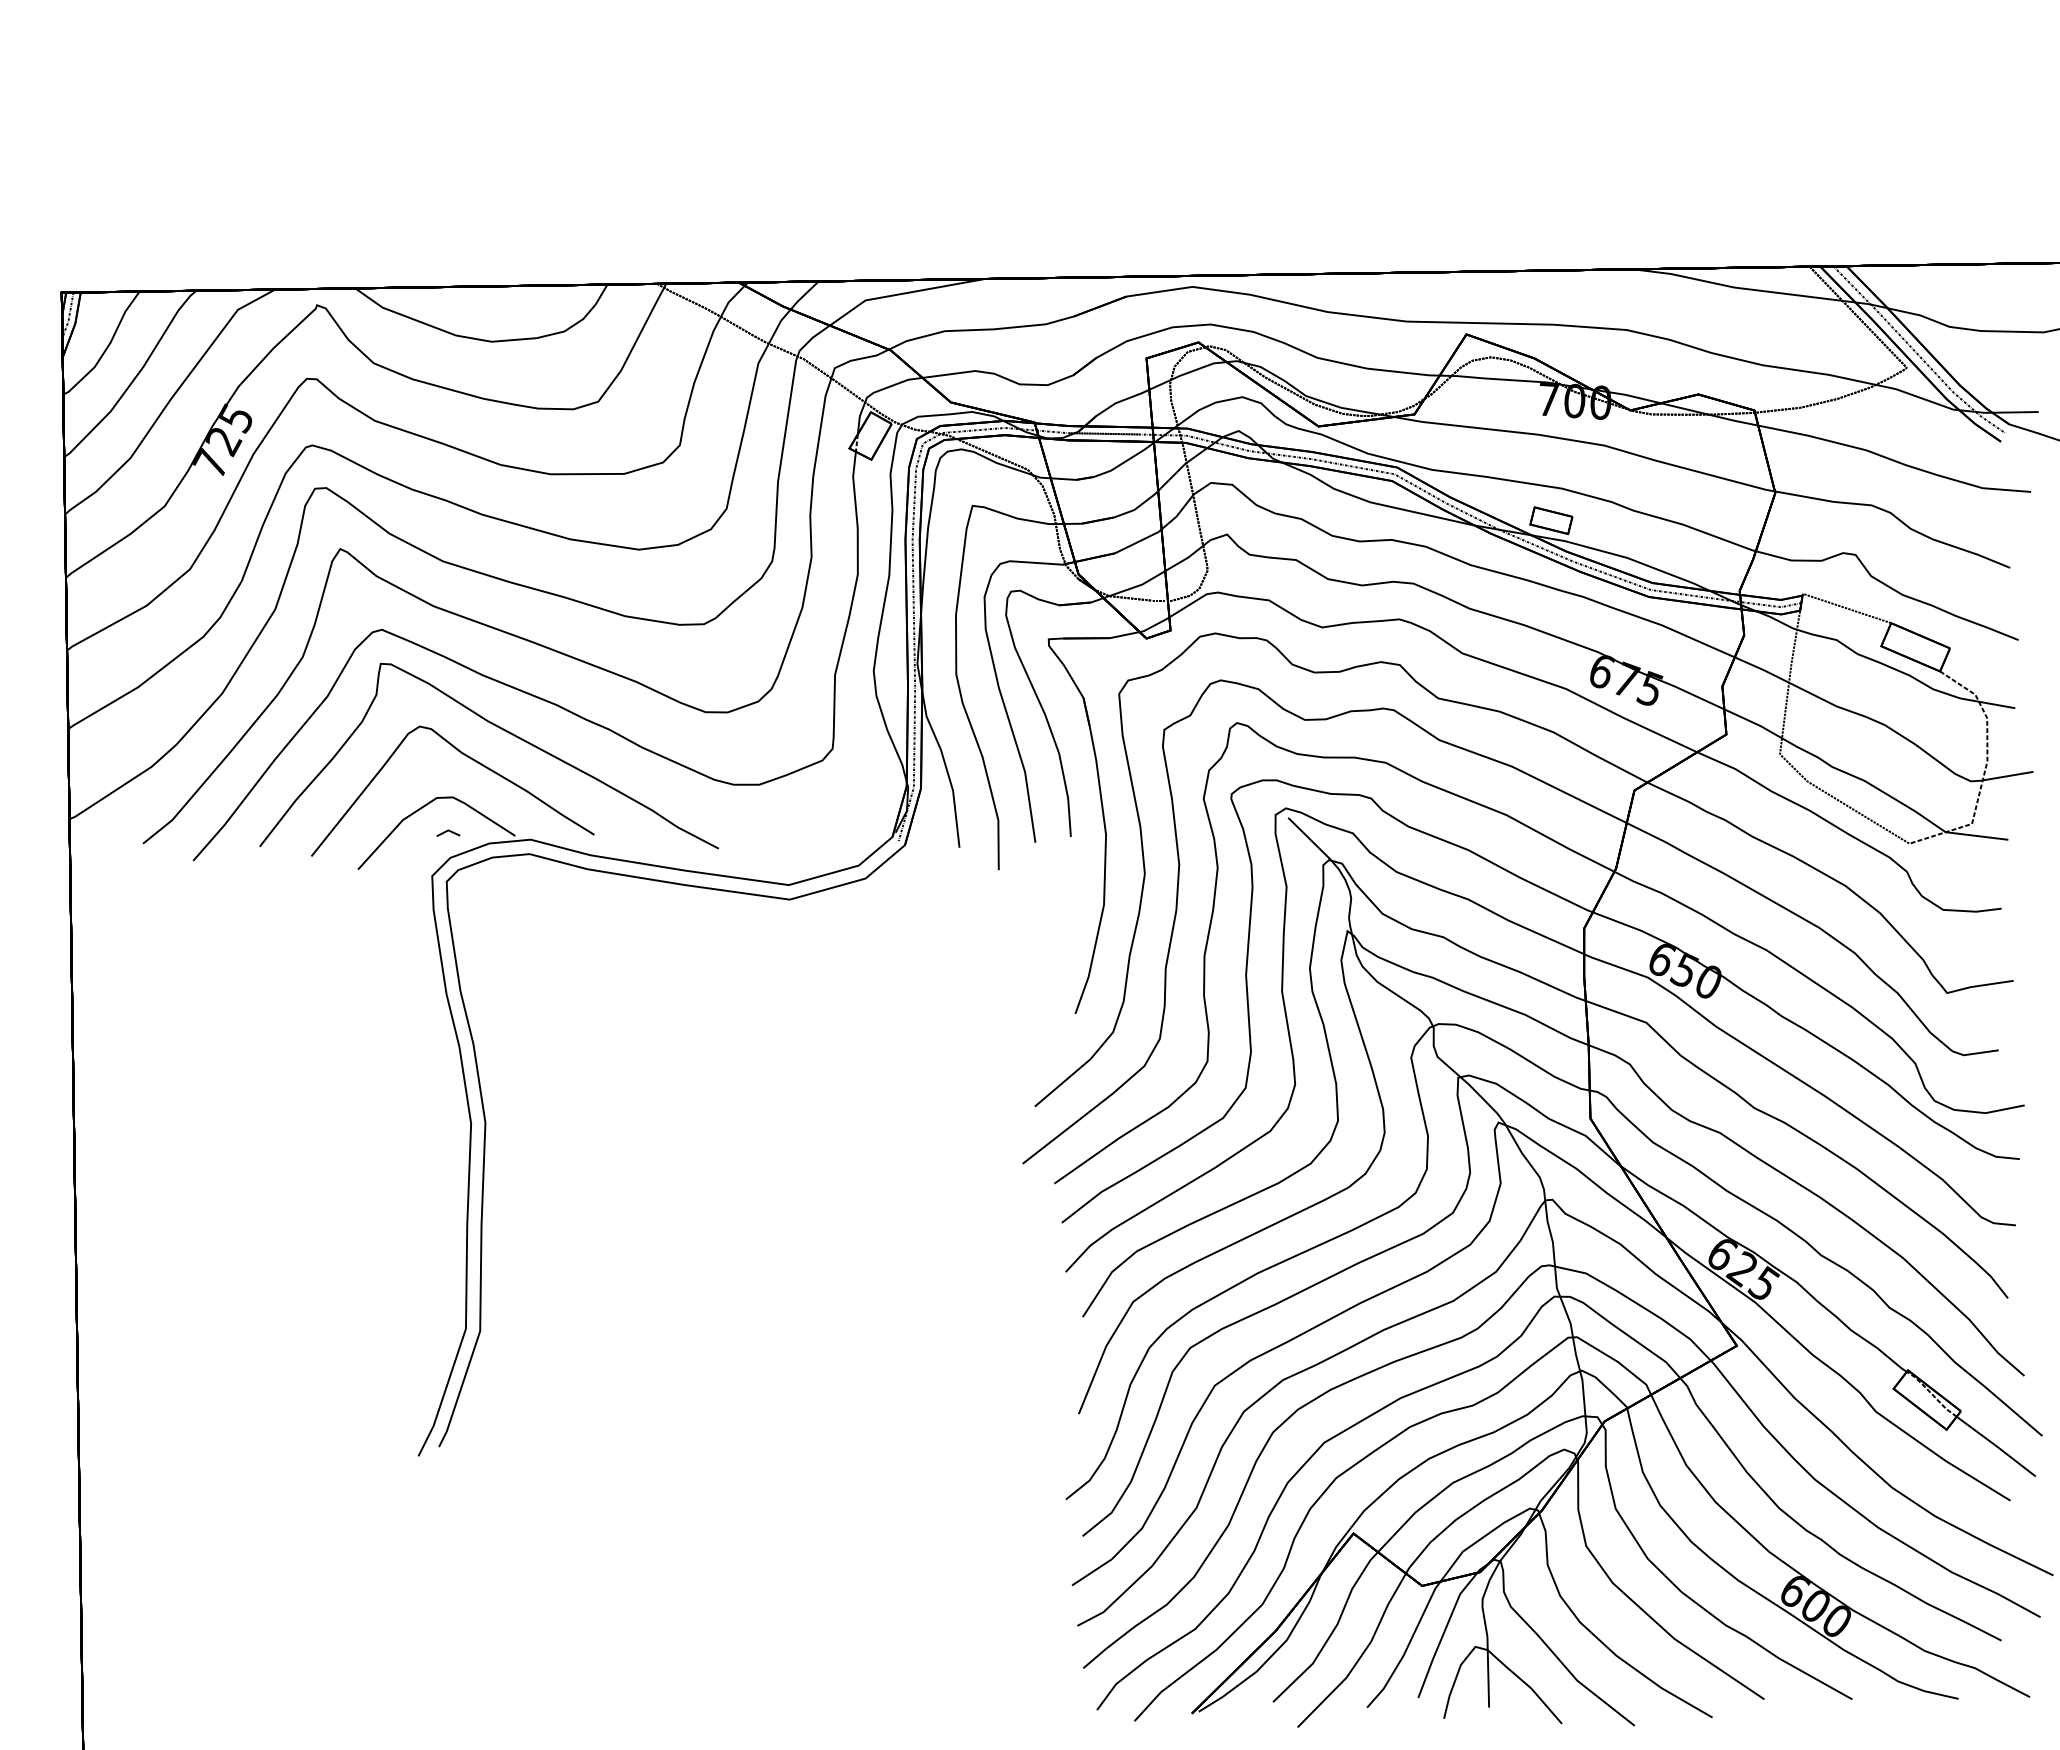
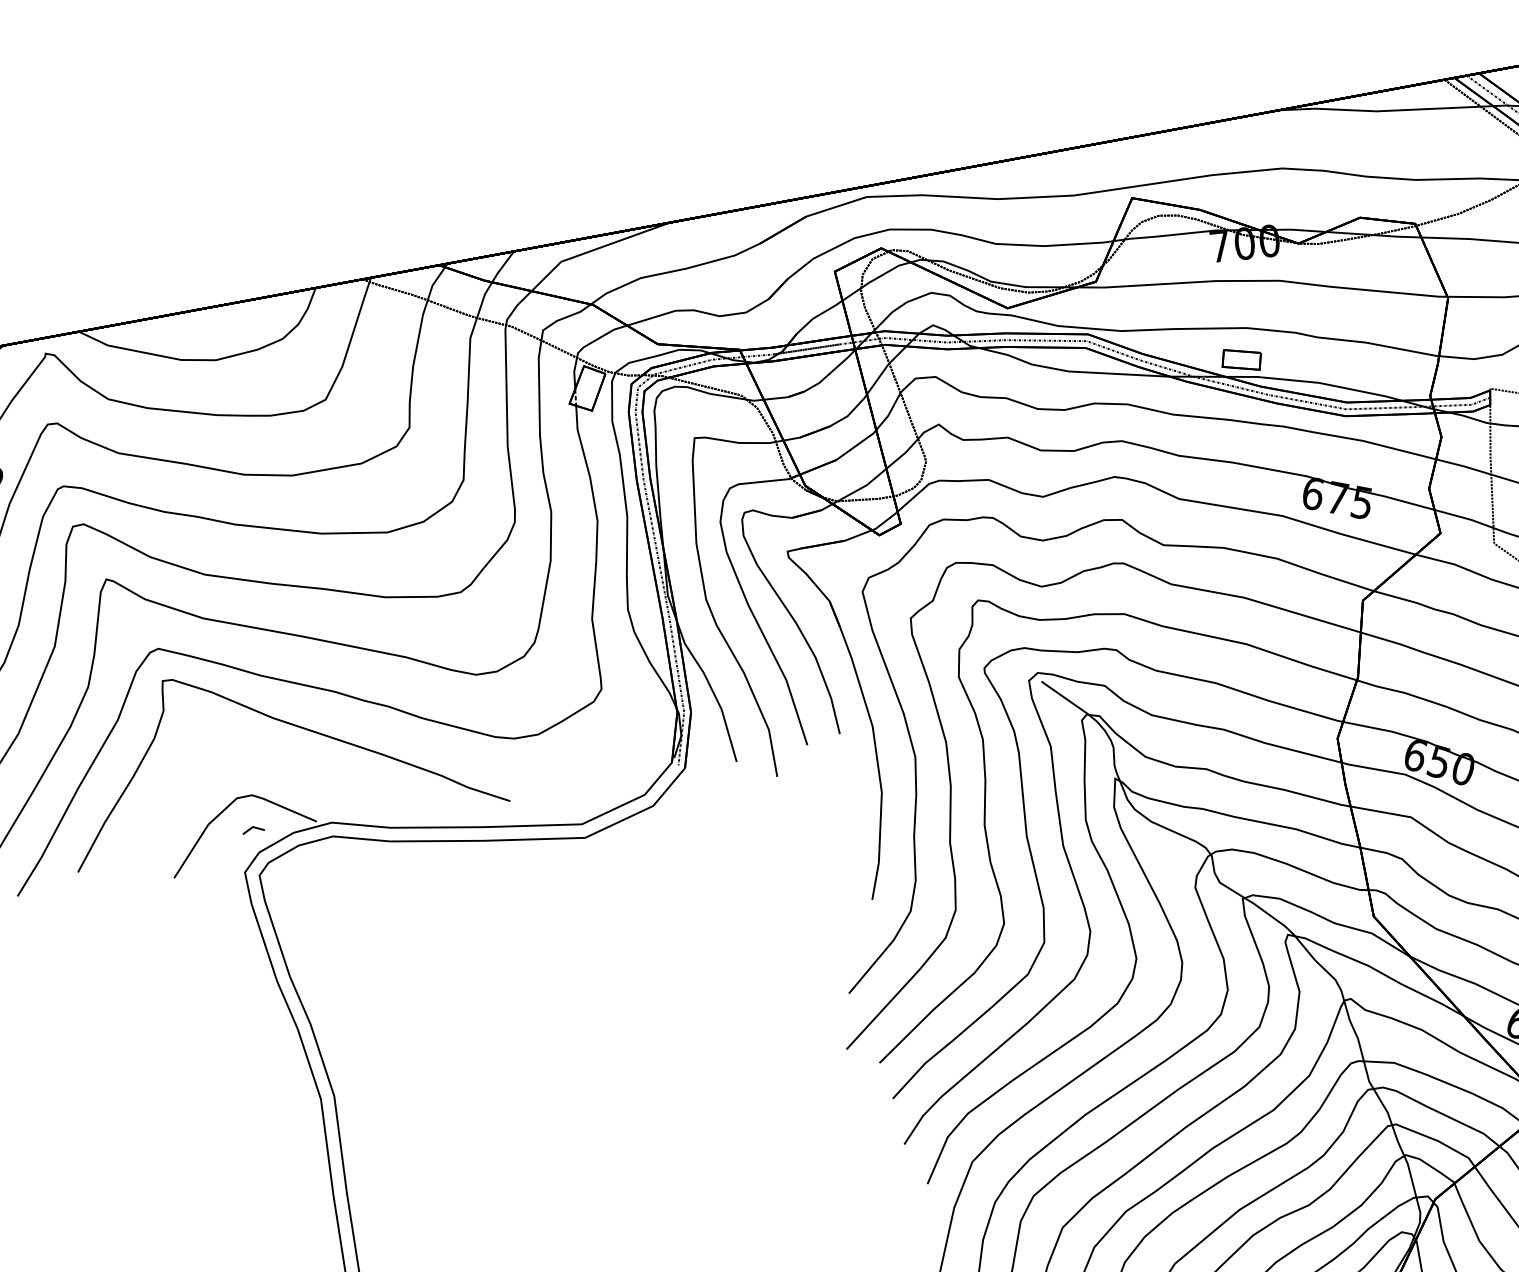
curve: (472, 760) -> (264, 757), removed

